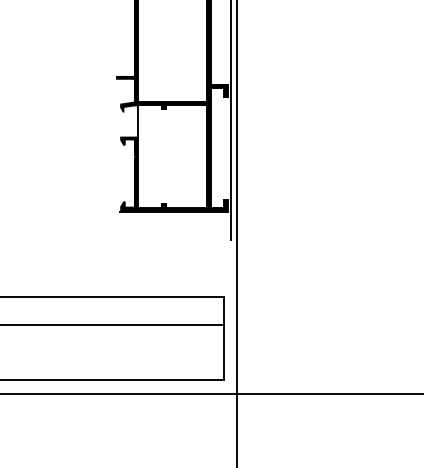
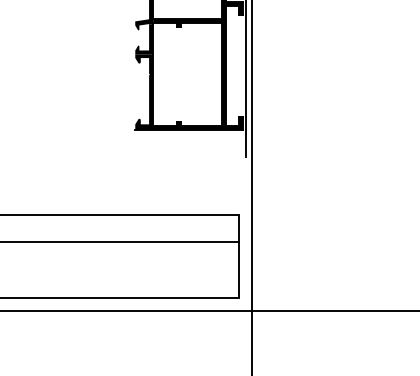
fill: (129, 121) -> (144, 39), added

